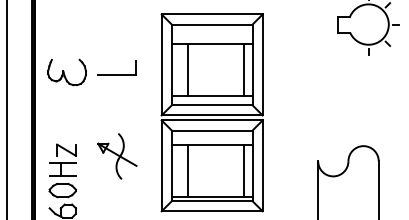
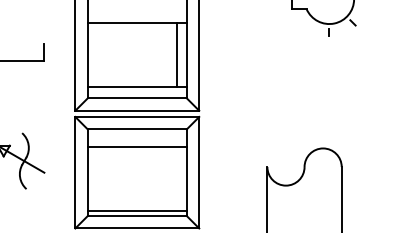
line: (187, 69) -> (106, 54), removed
line: (187, 170) -> (106, 178), removed
line: (244, 170) -> (176, 178), removed

